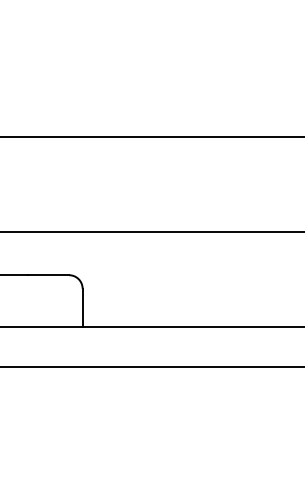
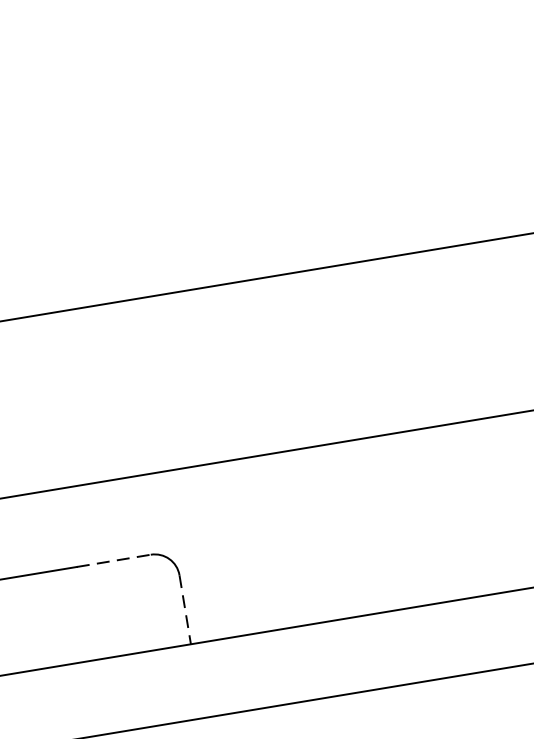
line: (49, 275) -> (115, 561), solid -> dashed
line: (82, 307) -> (184, 609), solid -> dashed

